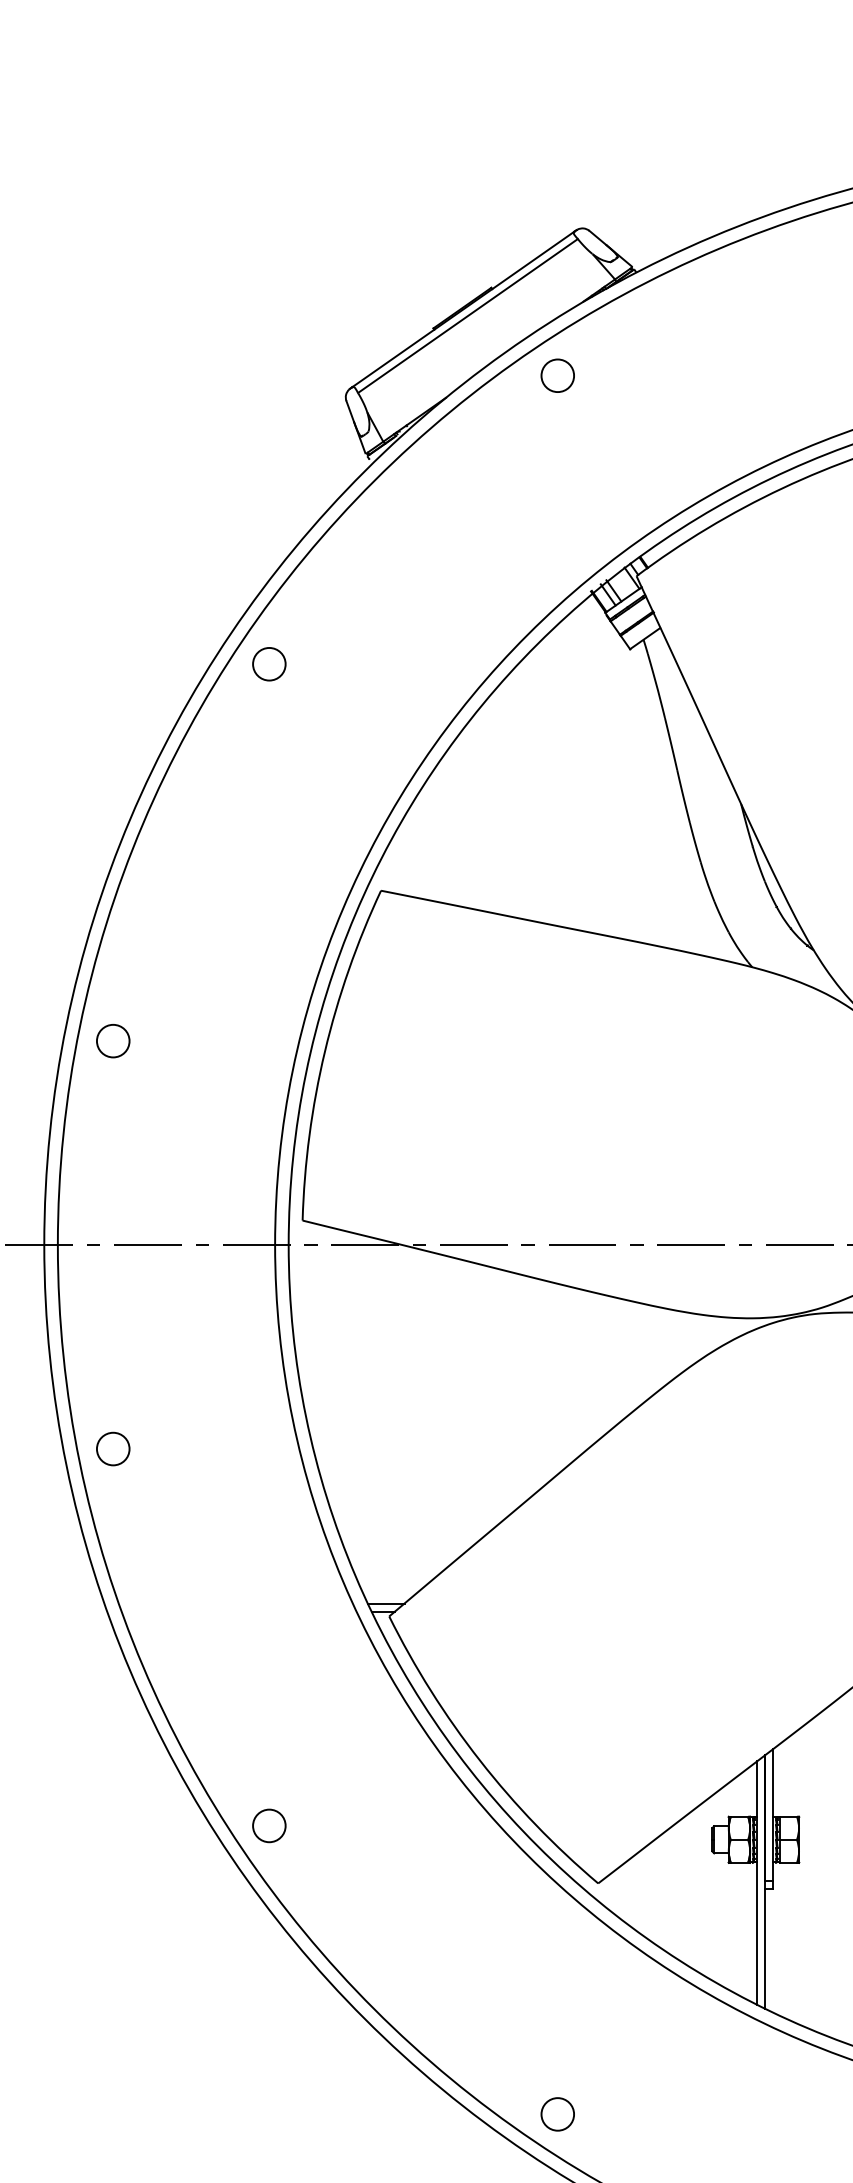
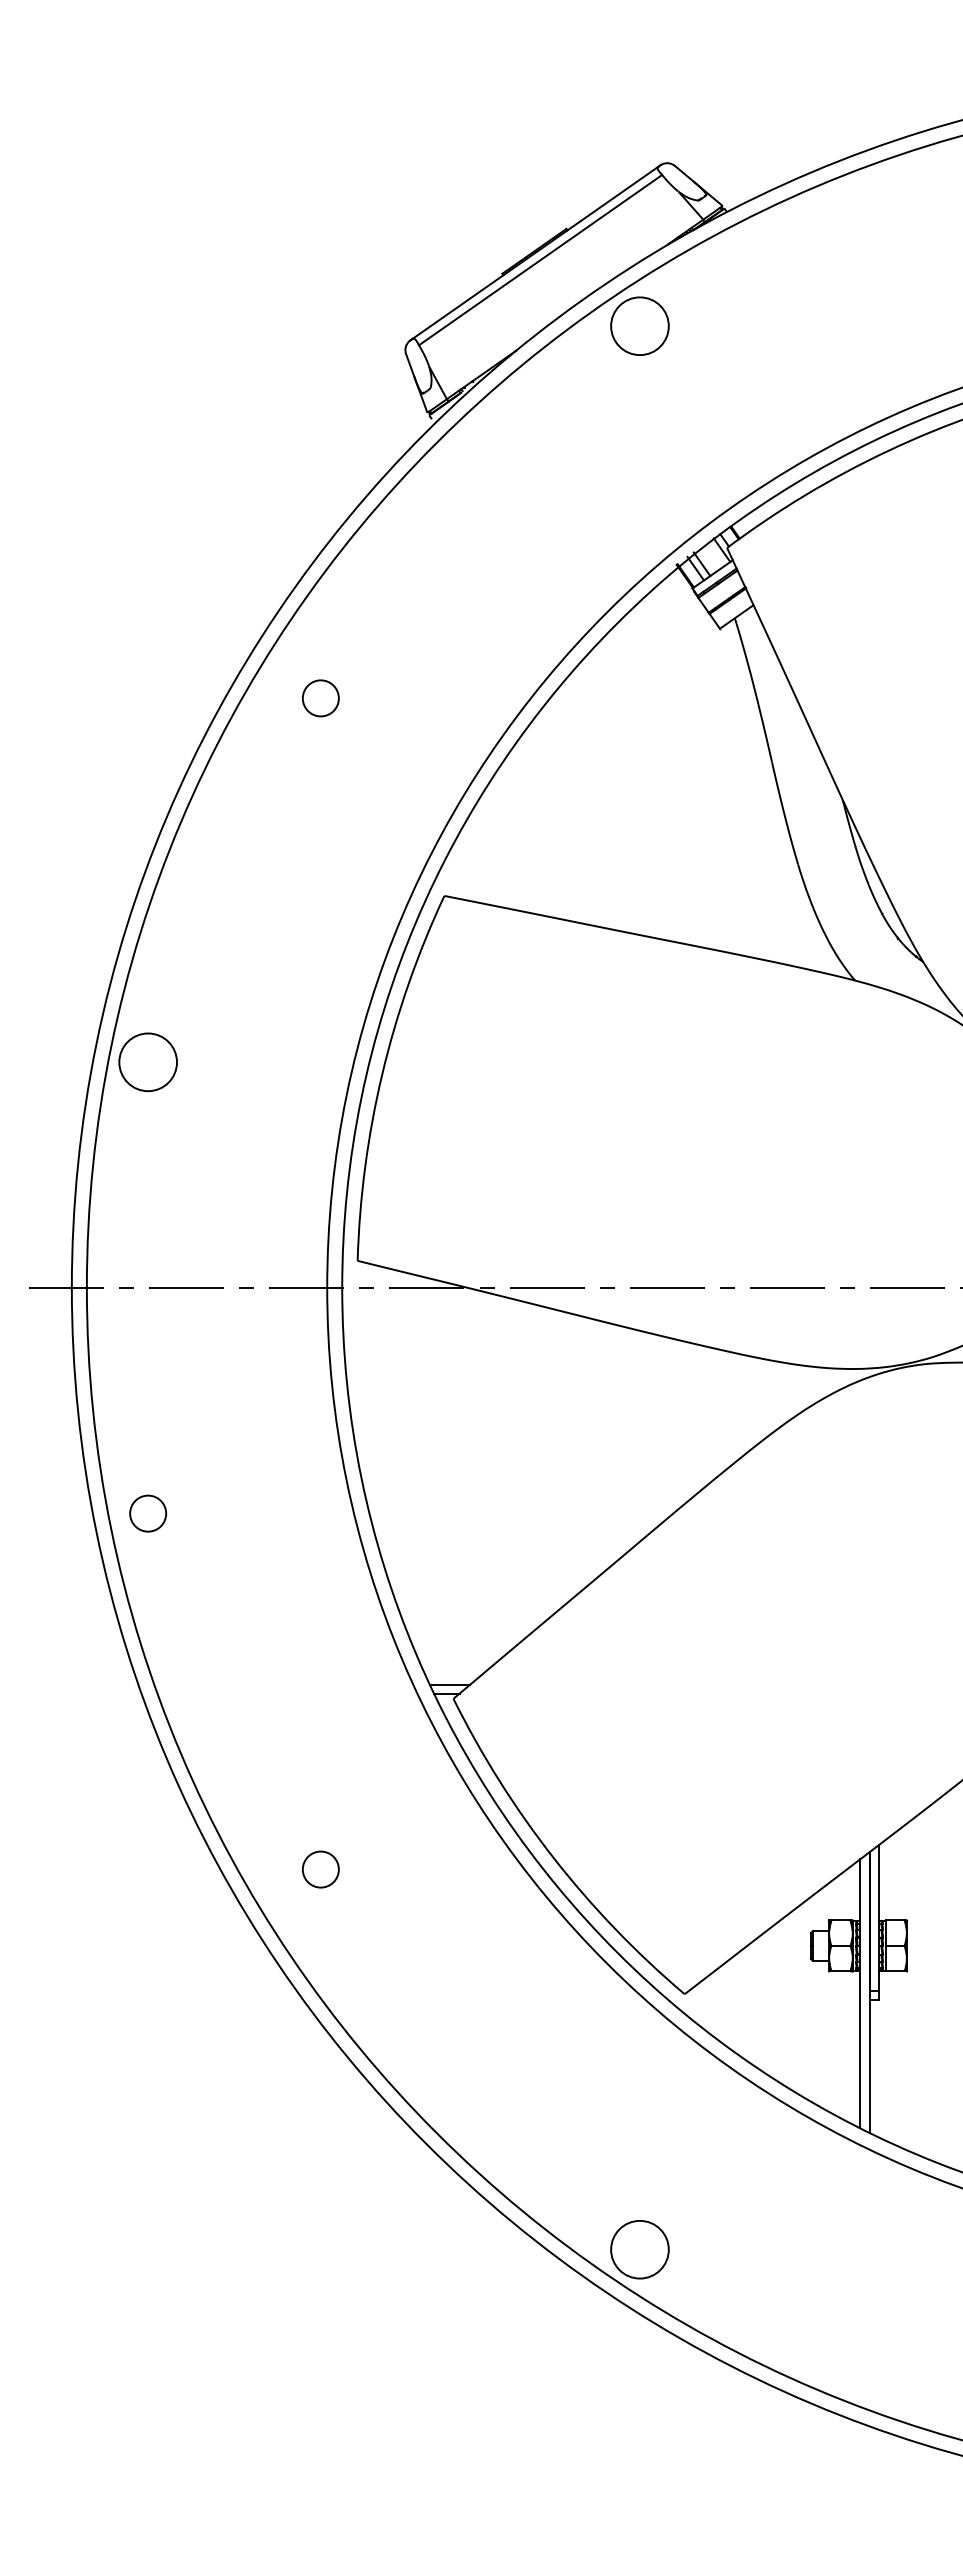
circle: (557, 376) -> (639, 326), size x1.6
circle: (269, 664) -> (320, 698), moved
circle: (113, 1041) -> (148, 1062), size x1.6
circle: (269, 1825) -> (320, 1869), moved
circle: (557, 2114) -> (639, 2249), size x1.6

